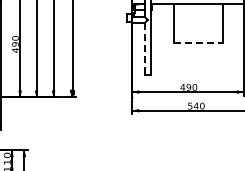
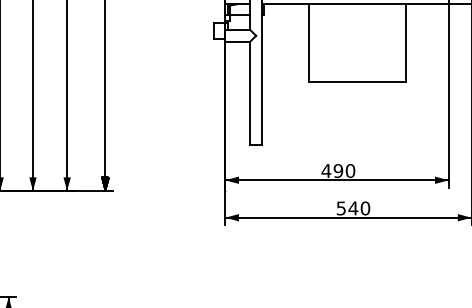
line: (198, 42) -> (357, 80), dashed -> solid
line: (144, 48) -> (249, 92), dashed -> solid

